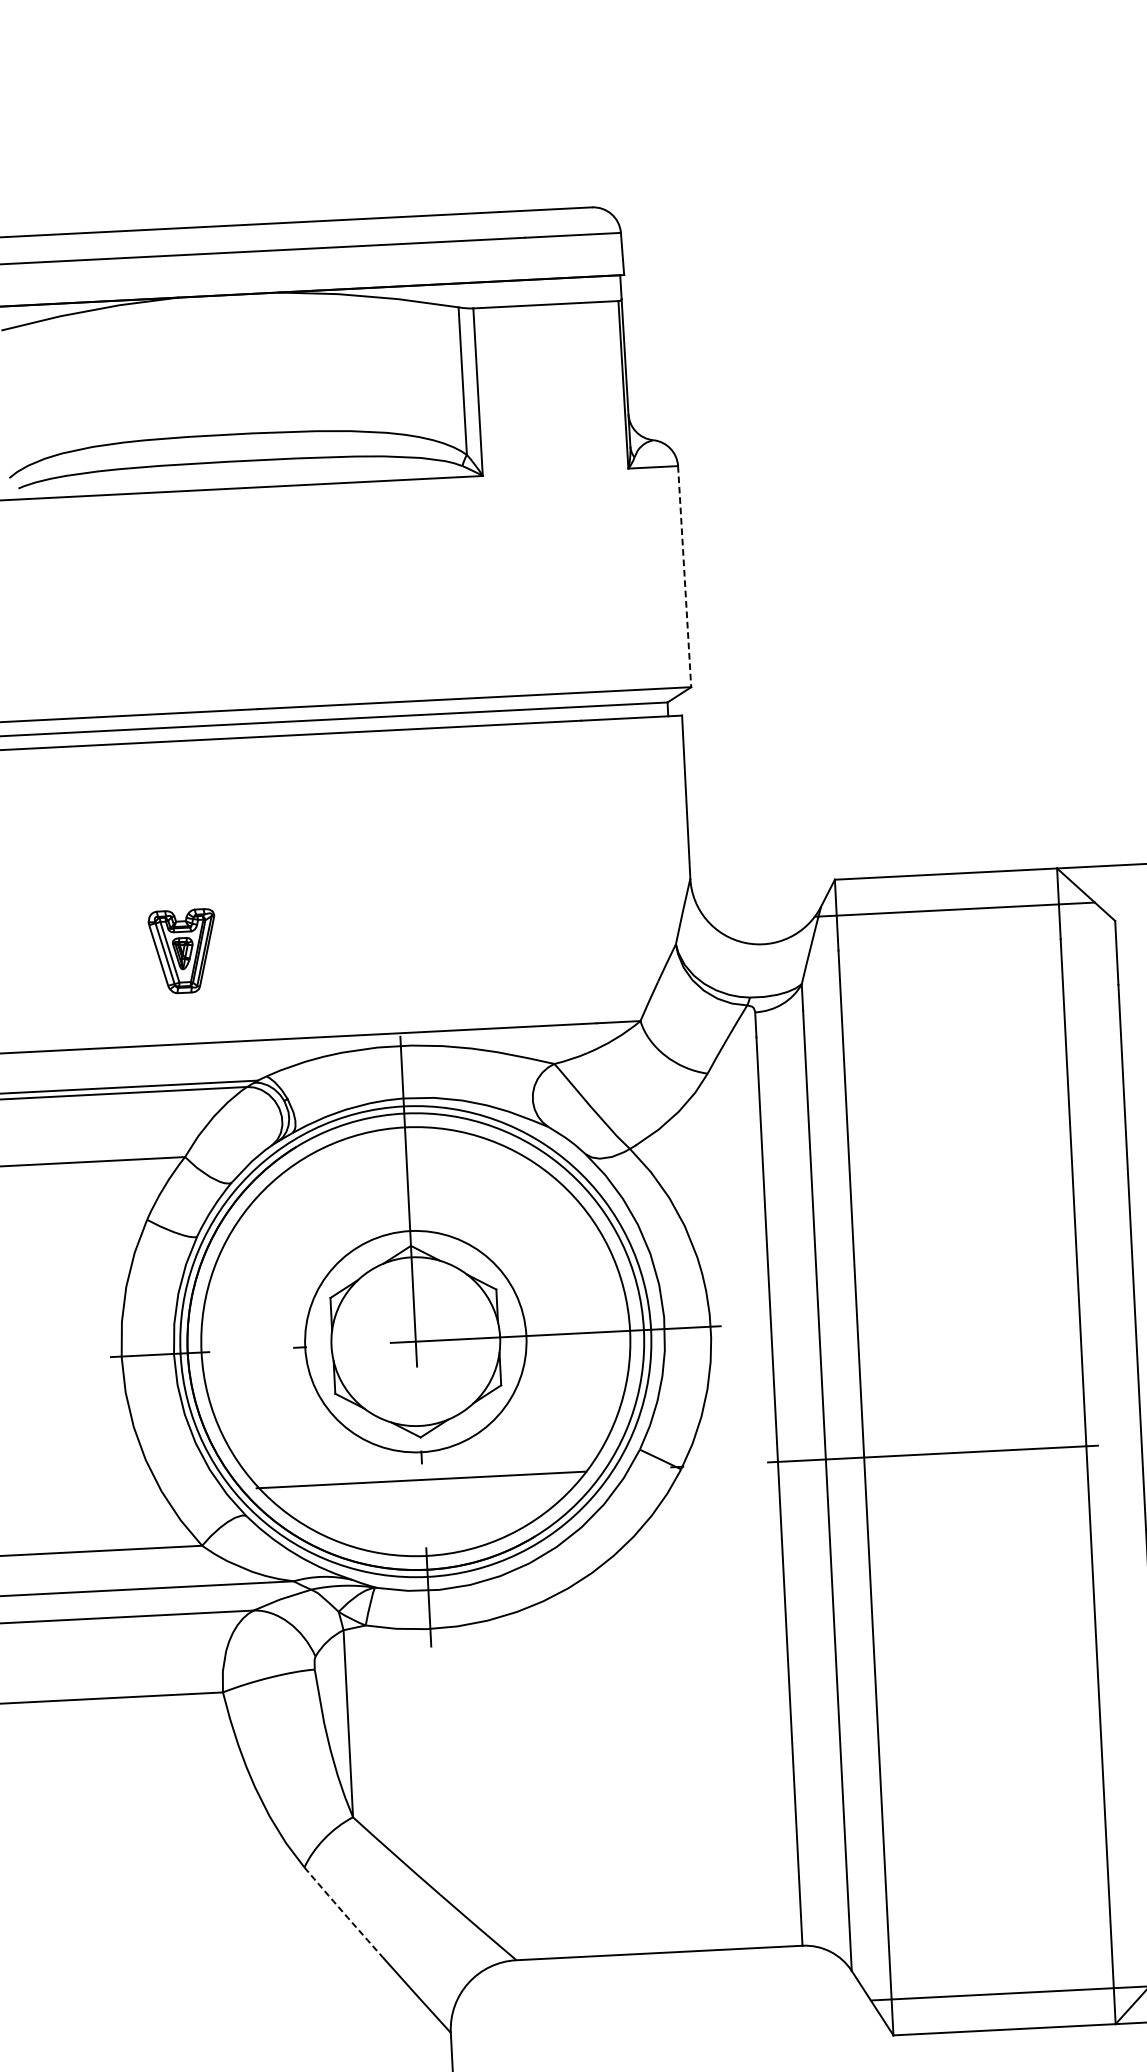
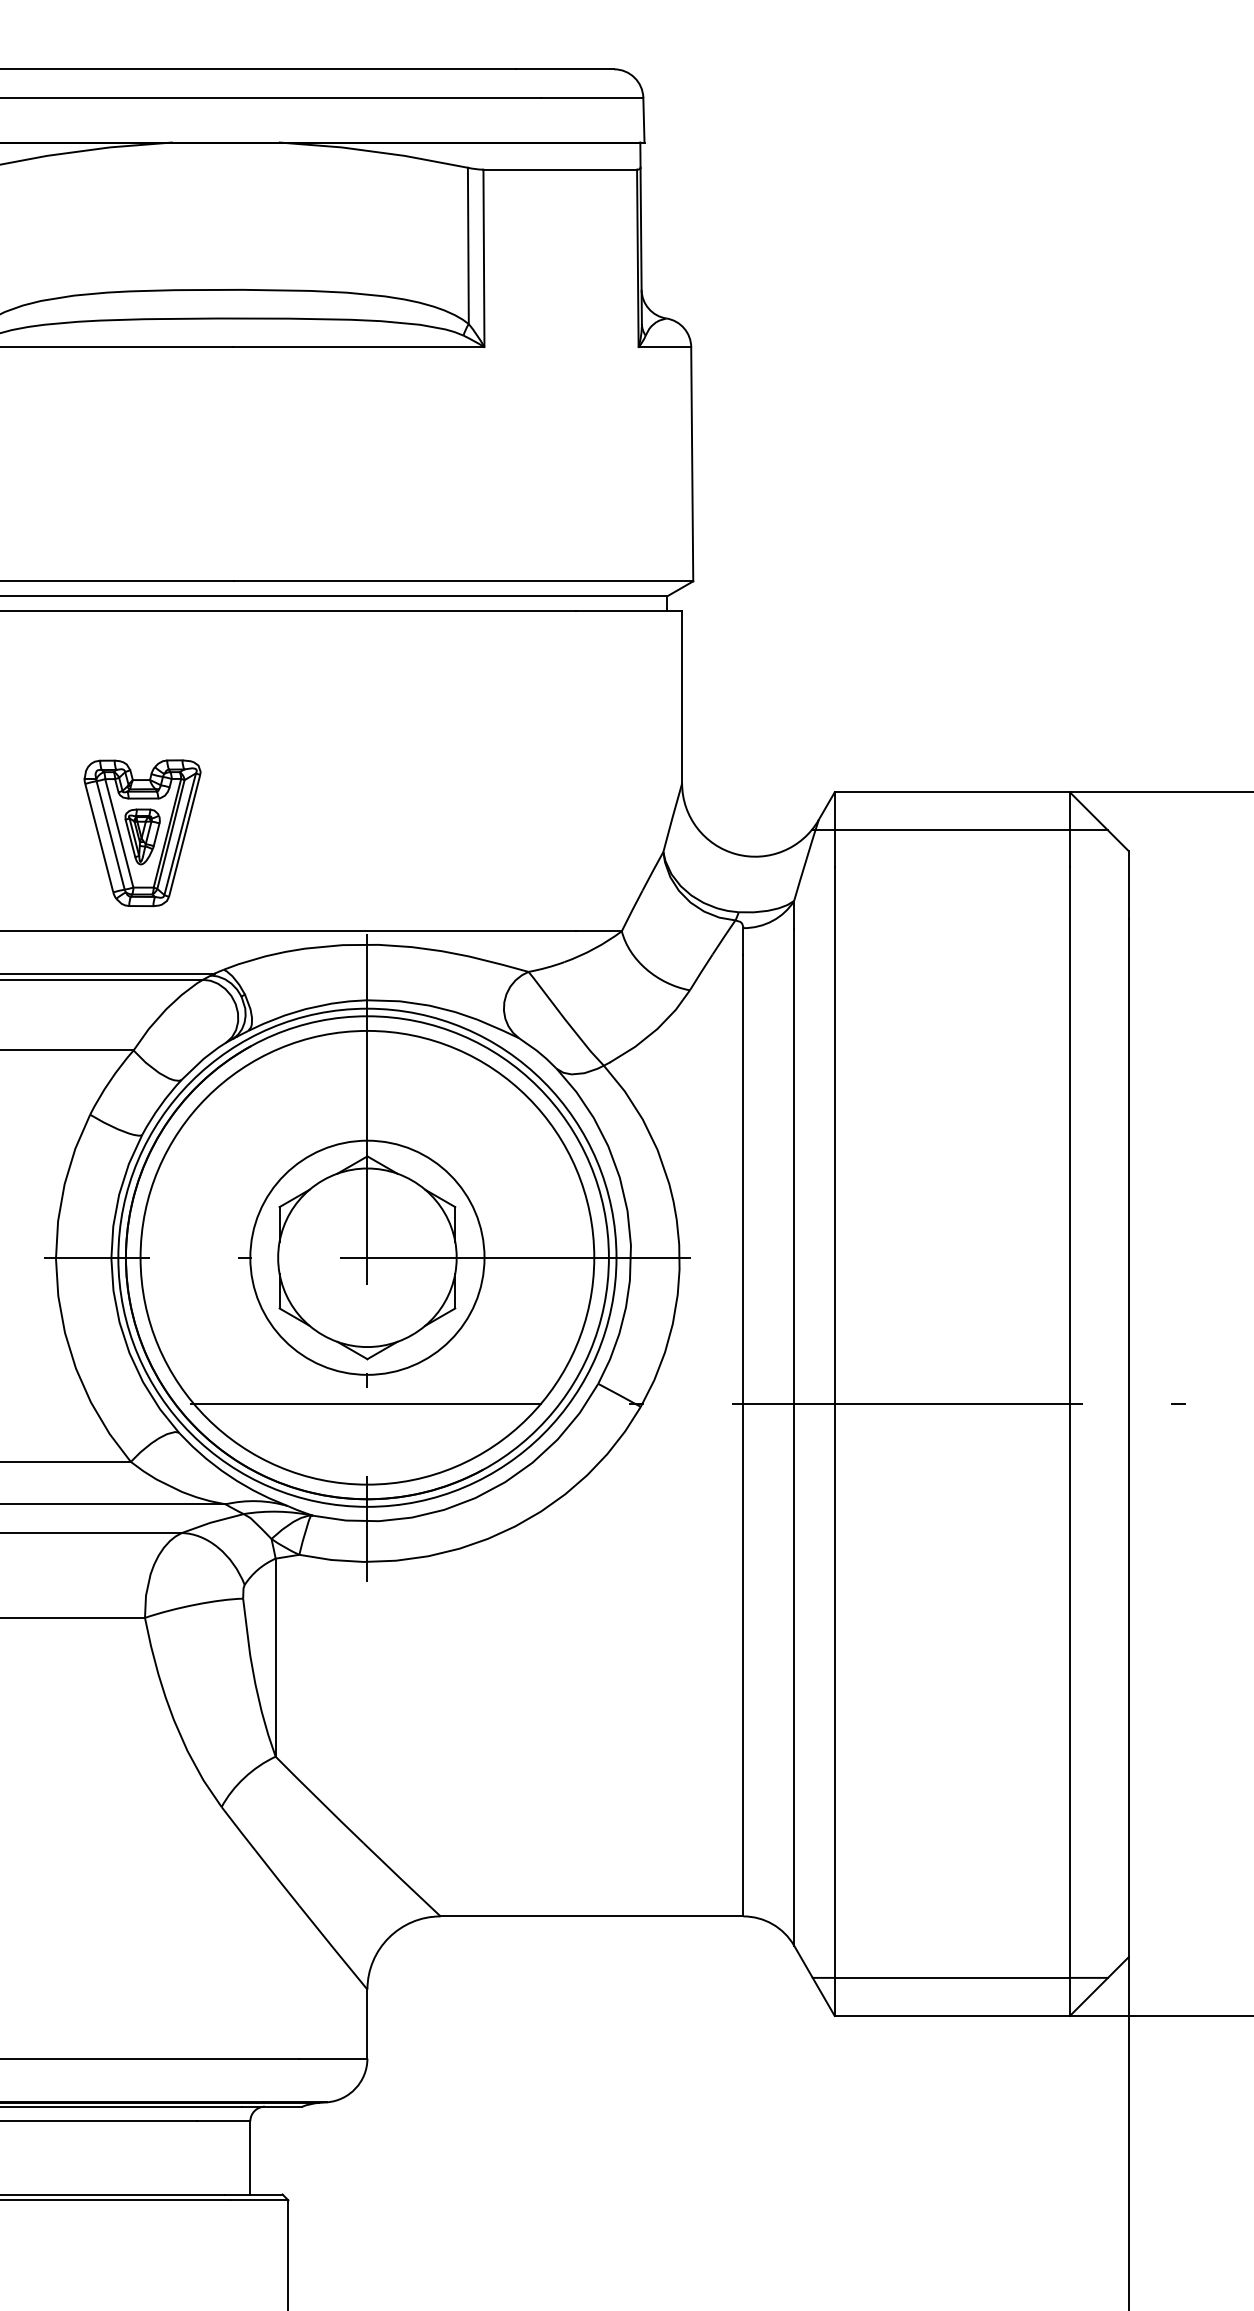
line: (684, 576) -> (692, 464), dashed -> solid
part: (183, 951) -> (142, 833), size x1.67
arc: (343, 1912) -> (260, 1856), dashed -> solid

